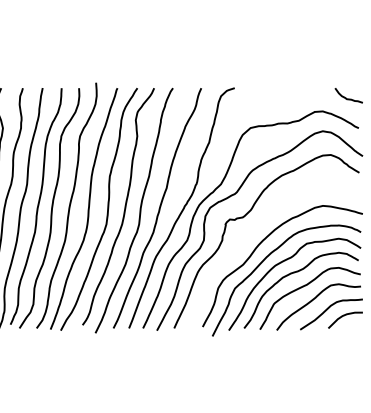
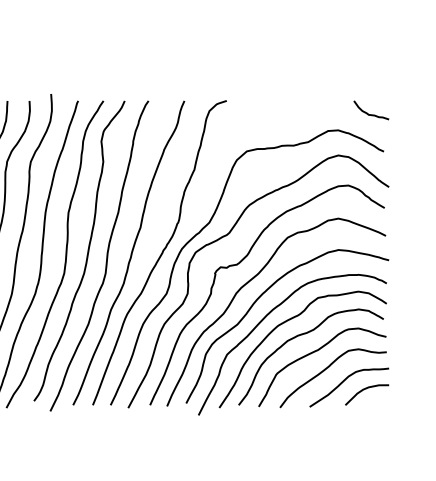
curve: (254, 230) -> (251, 281), added

